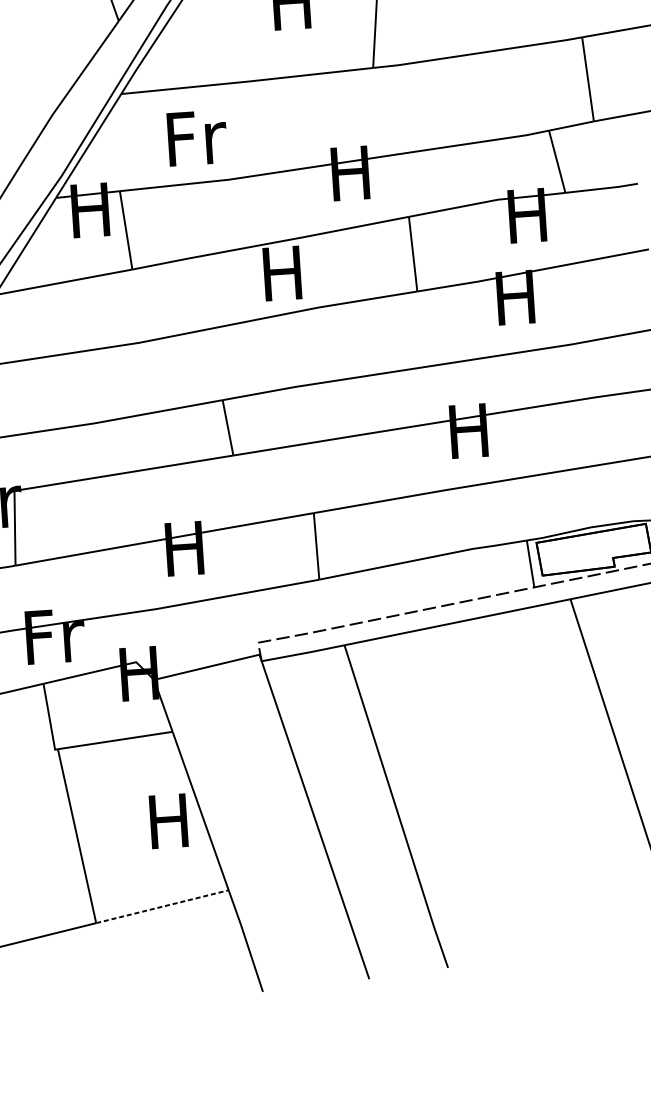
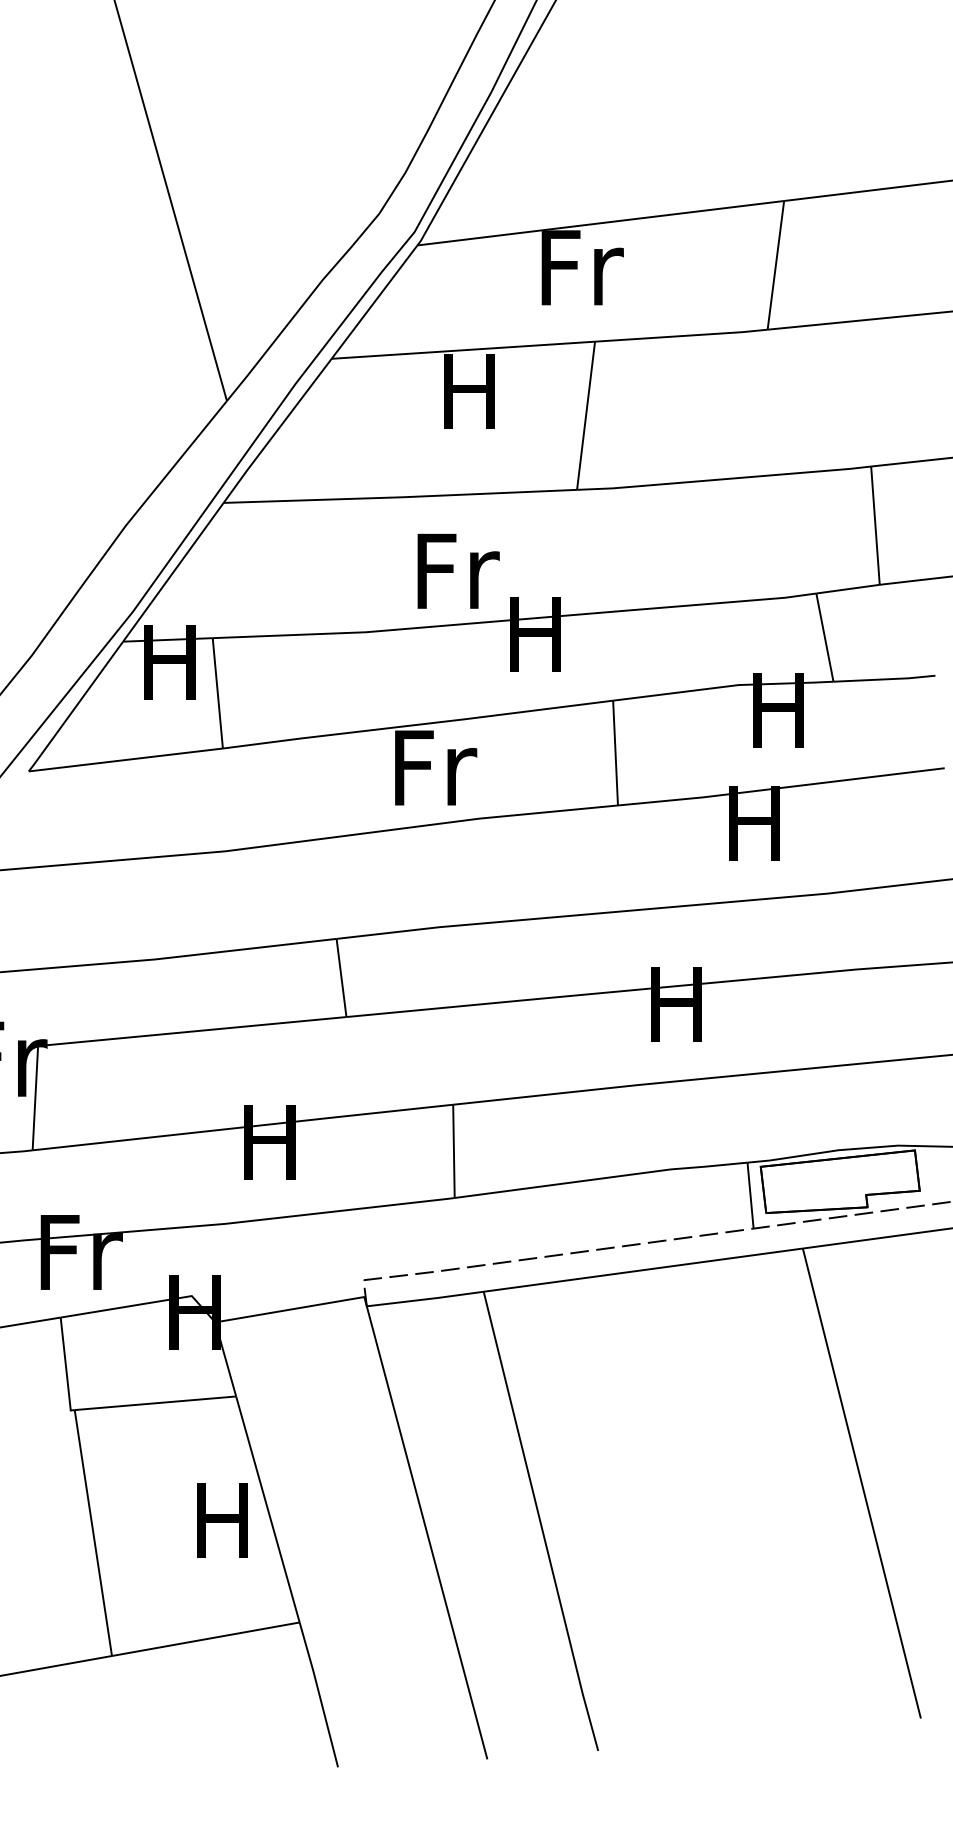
text: (197, 137) -> (458, 570), moved
text: (285, 272) -> (436, 767), H -> Fr
line: (162, 906) -> (206, 1639), dashed -> solid

